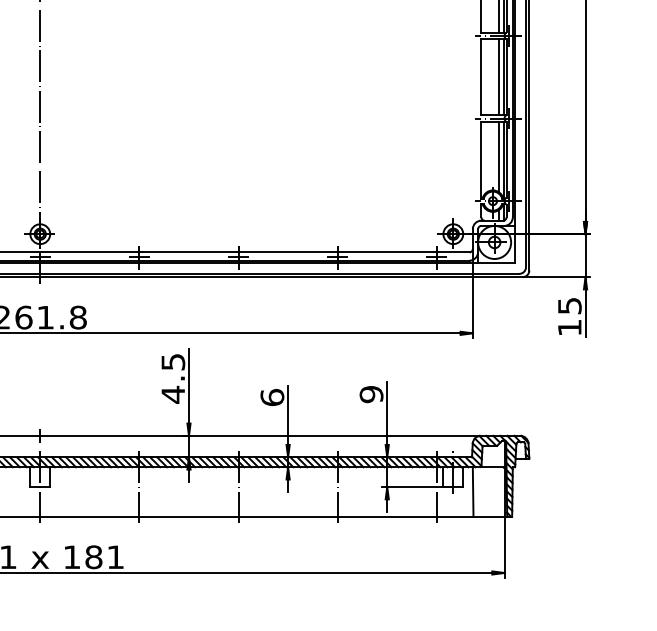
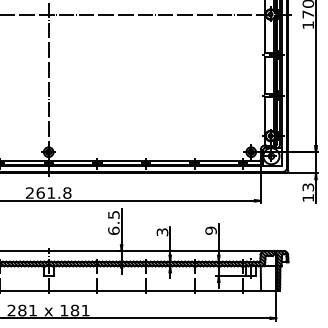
text: (568, 306) -> (307, 187), 15 -> 13
text: (172, 393) -> (113, 230), 4.5 -> 6.5
text: (272, 397) -> (162, 232), 6 -> 3

